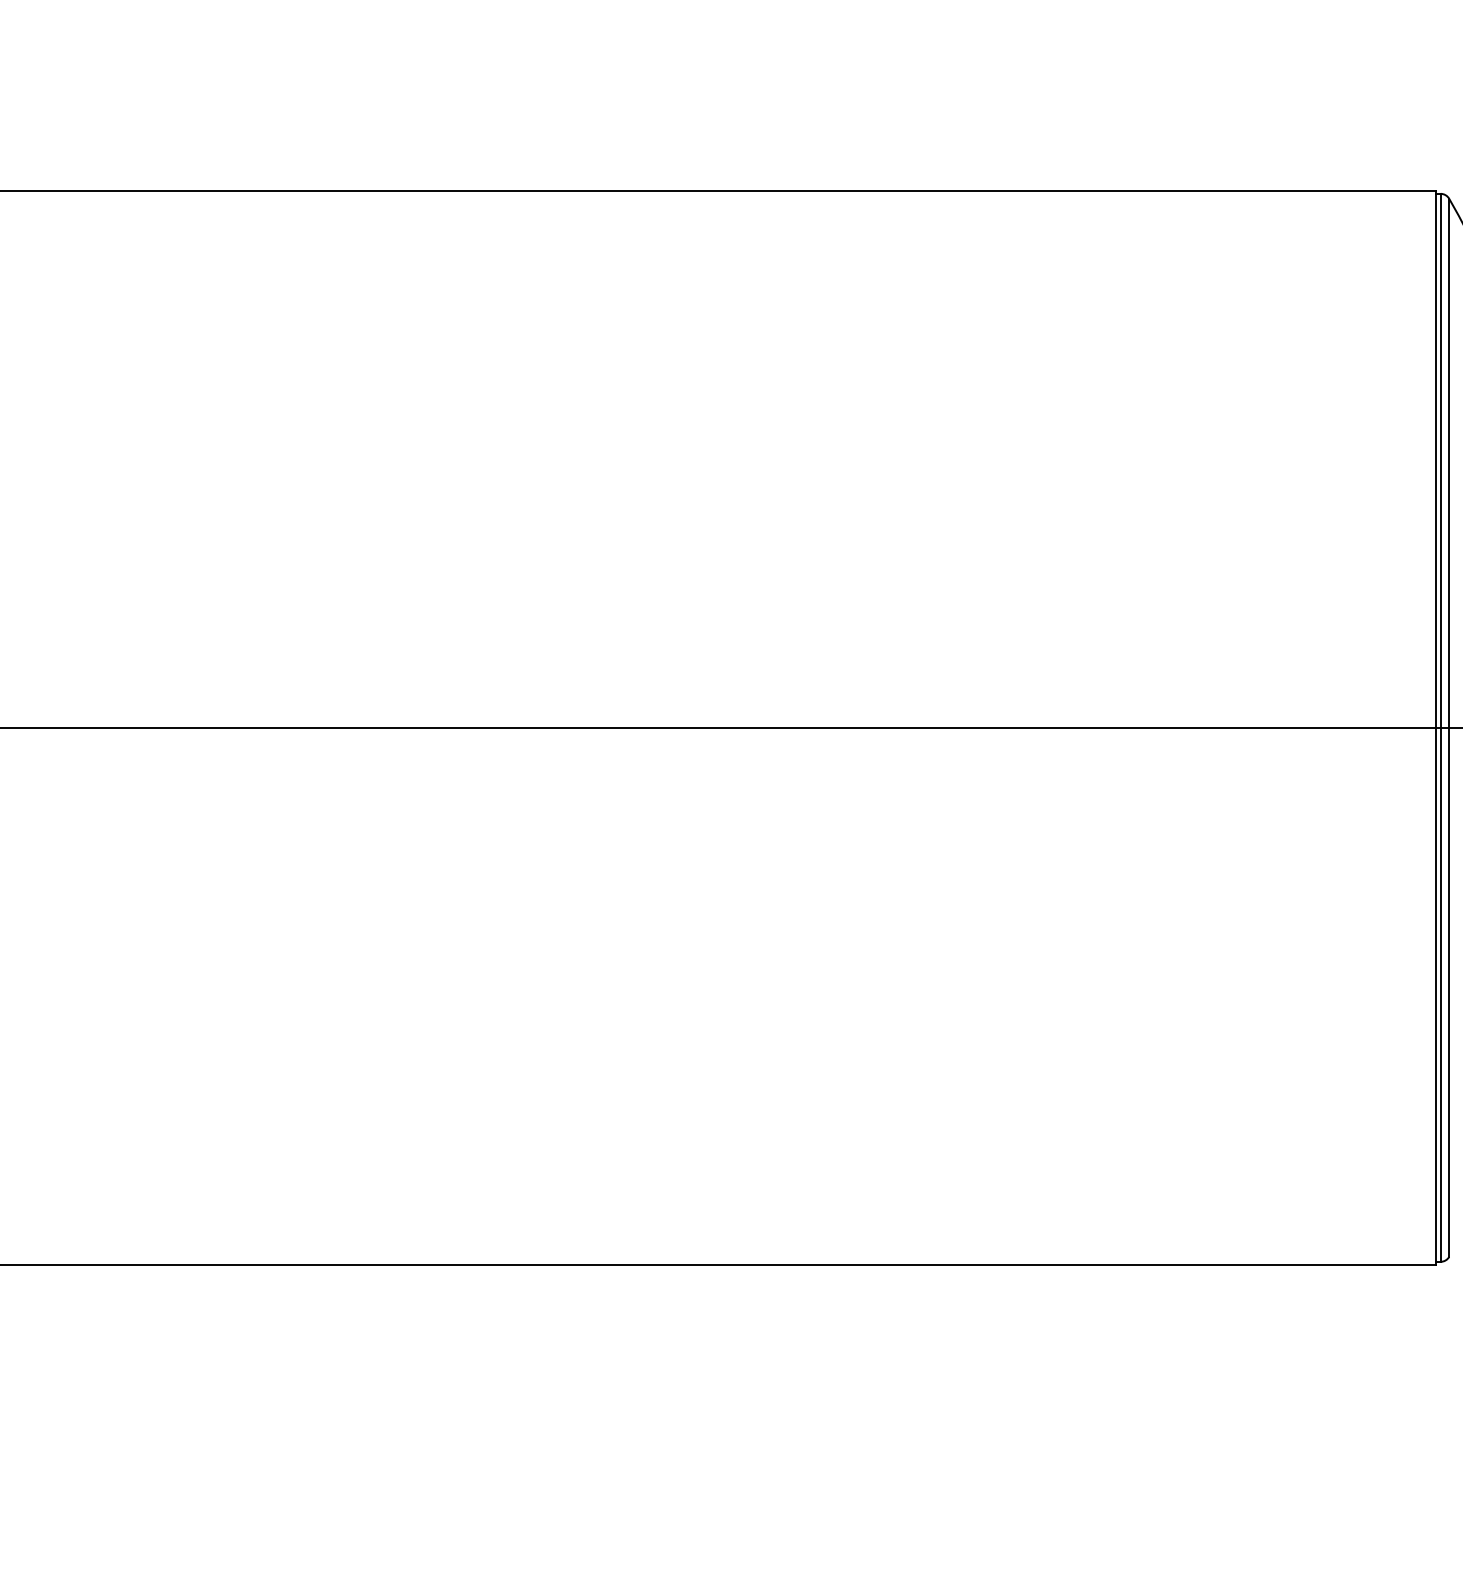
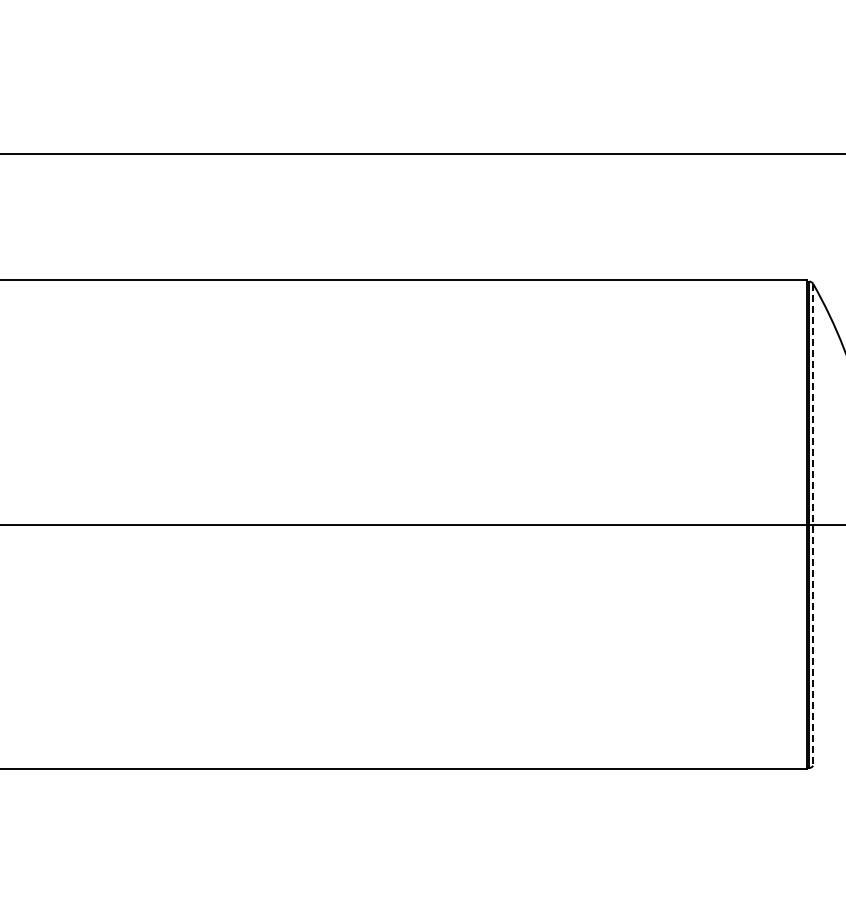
line: (1450, 727) -> (813, 524), solid -> dashed

